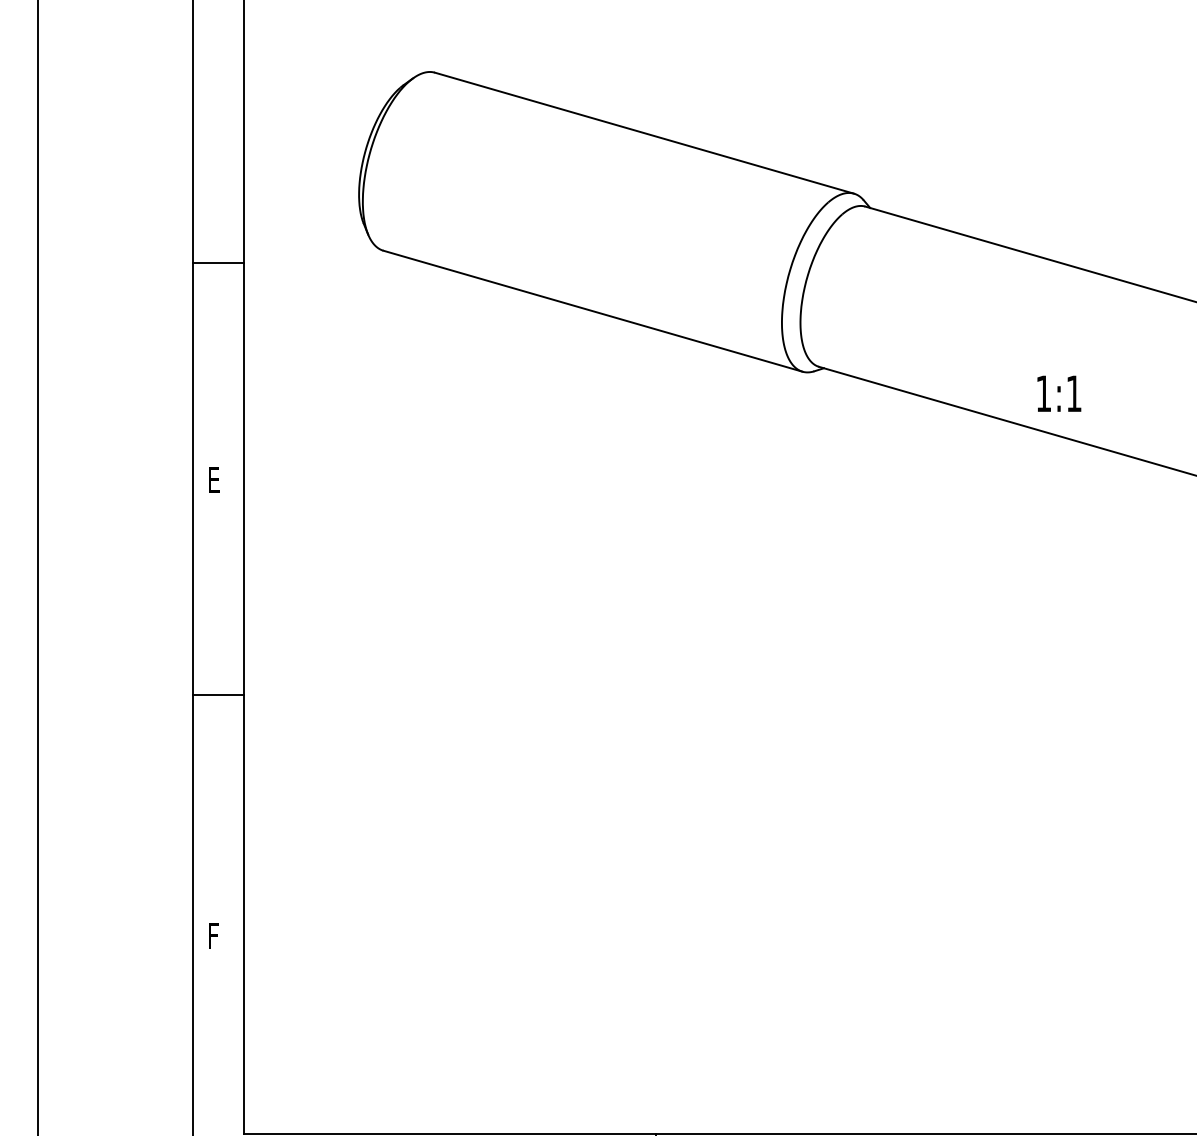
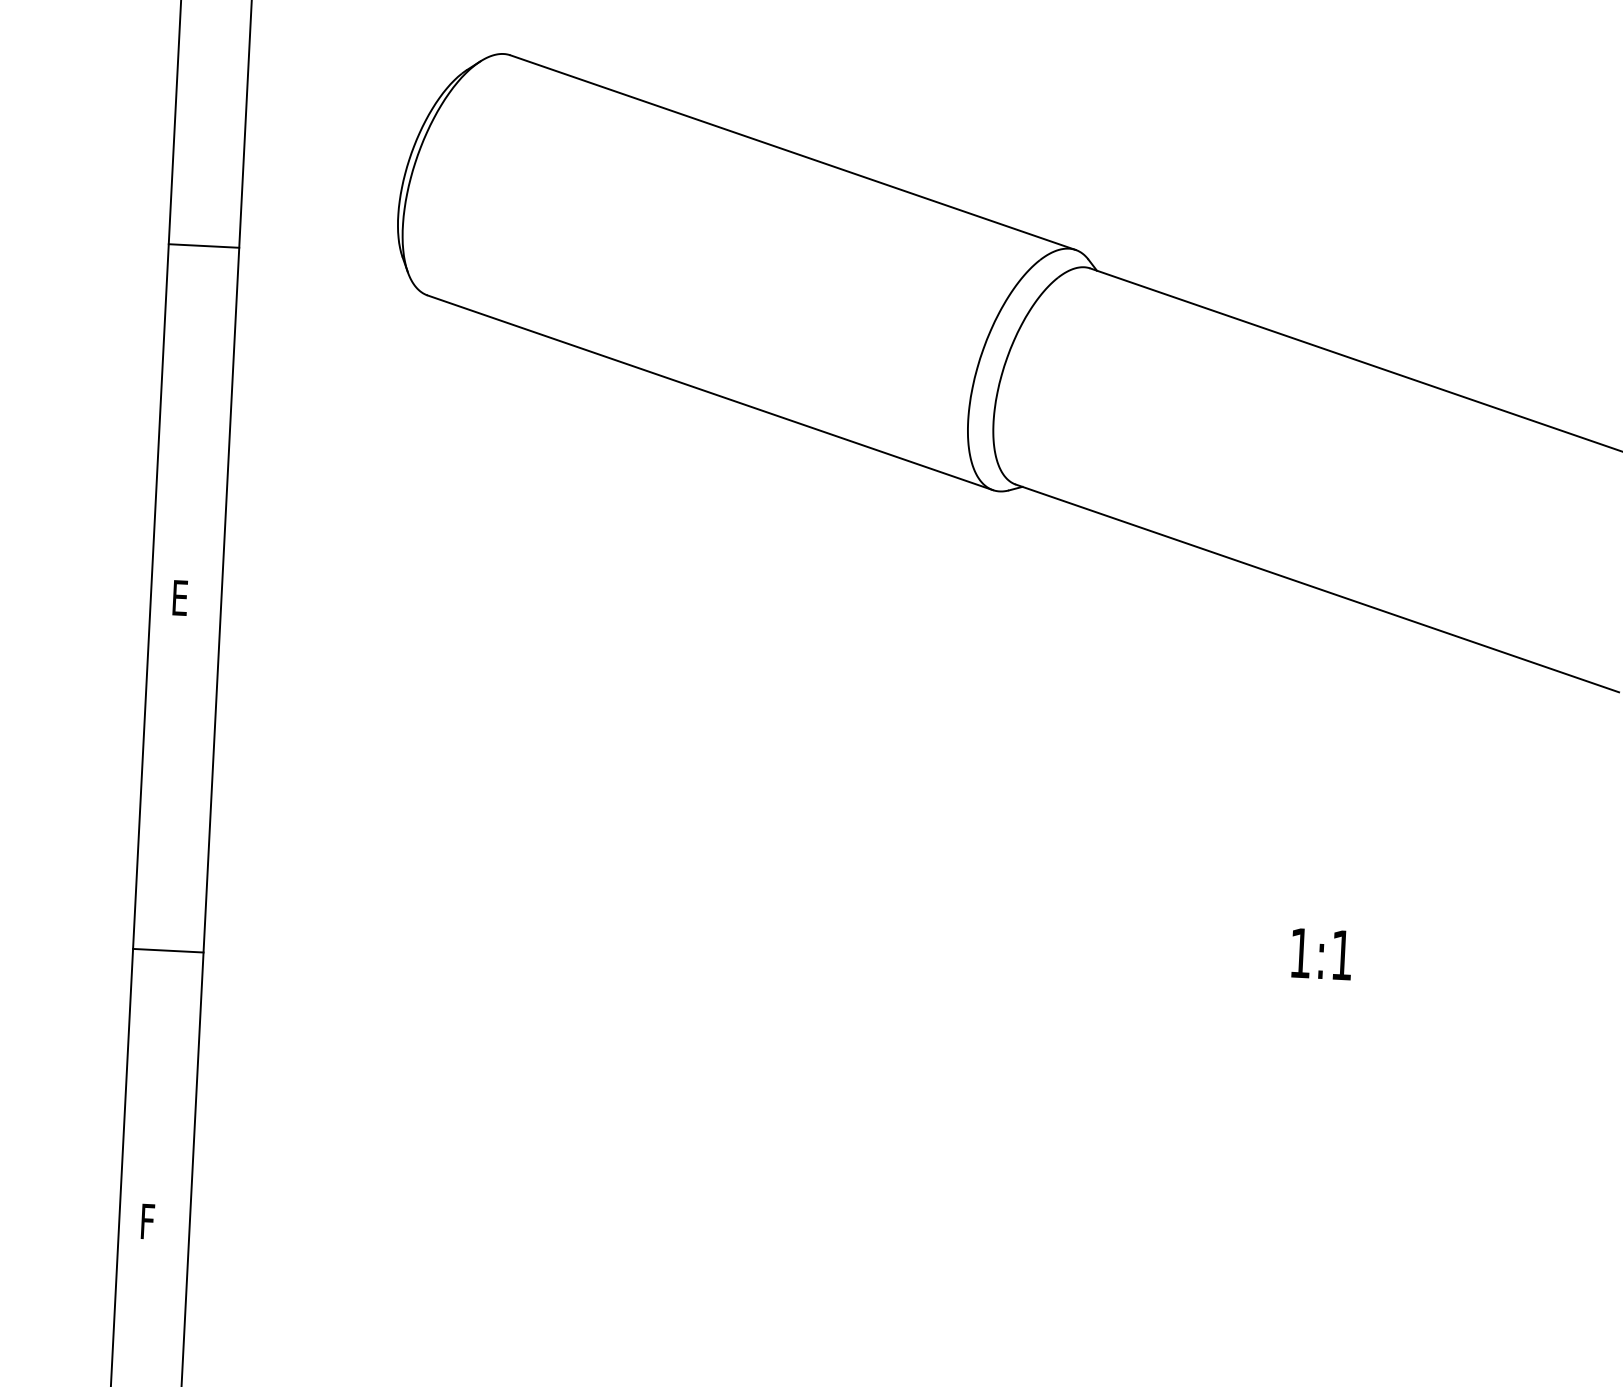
line: (218, 262) -> (203, 245), moved
text: (1059, 393) -> (1322, 953), moved
line: (218, 694) -> (168, 950), moved

